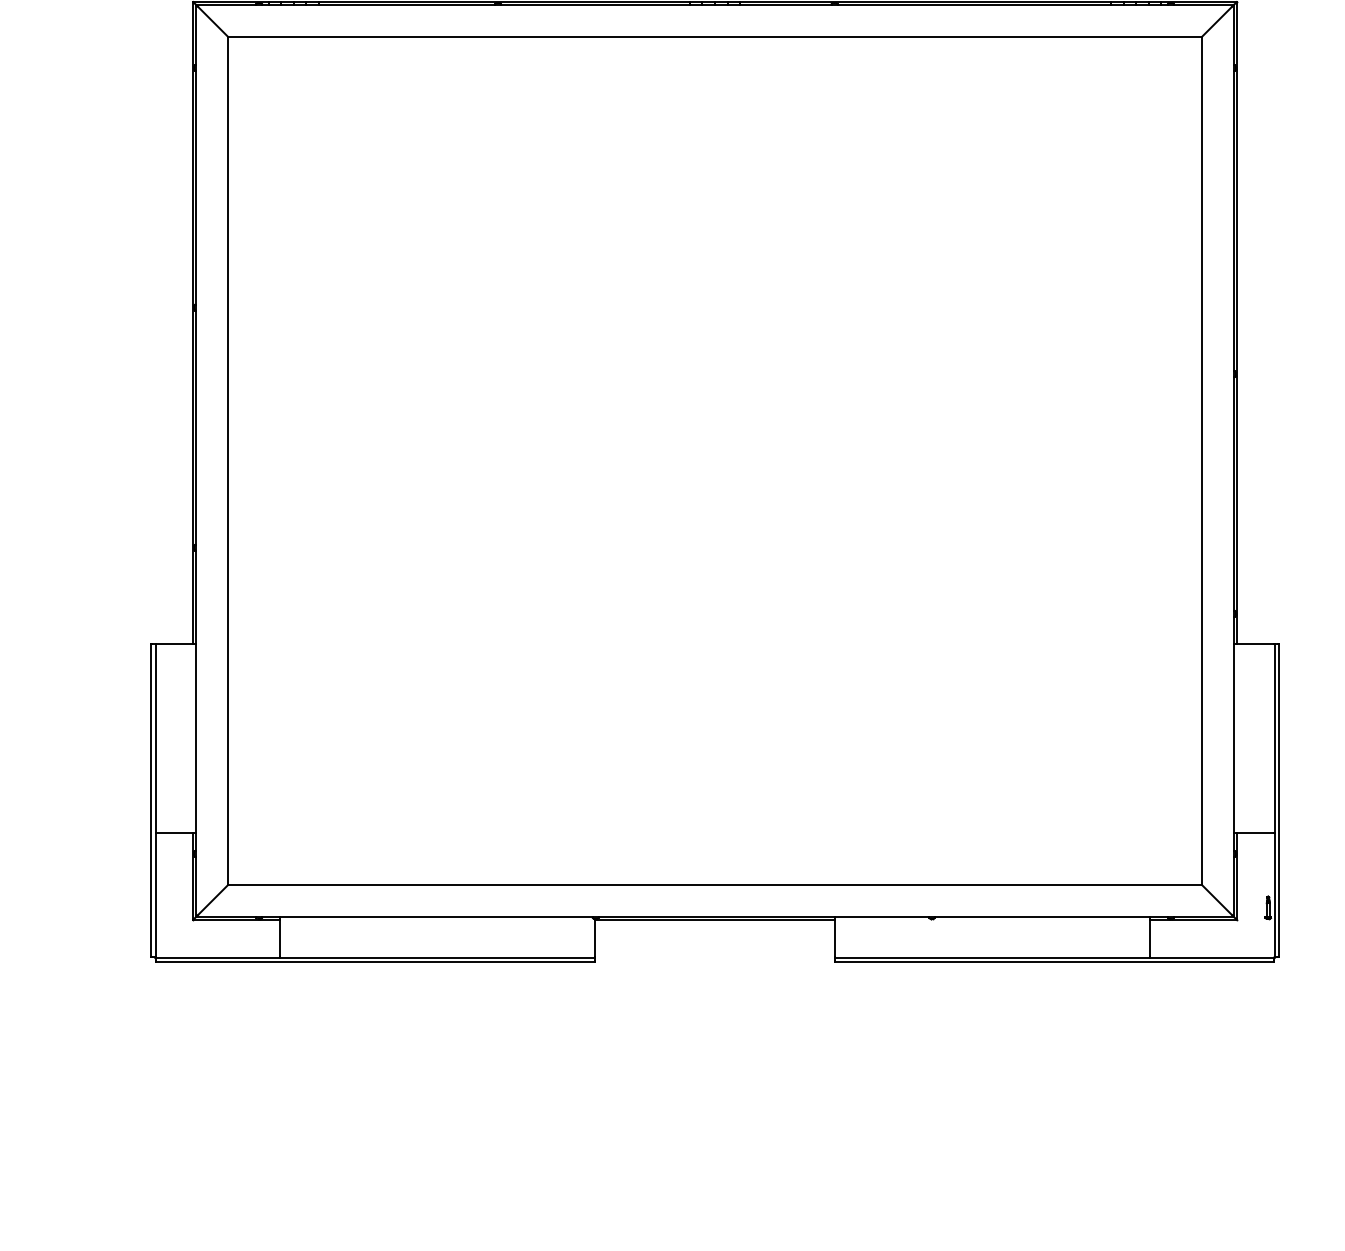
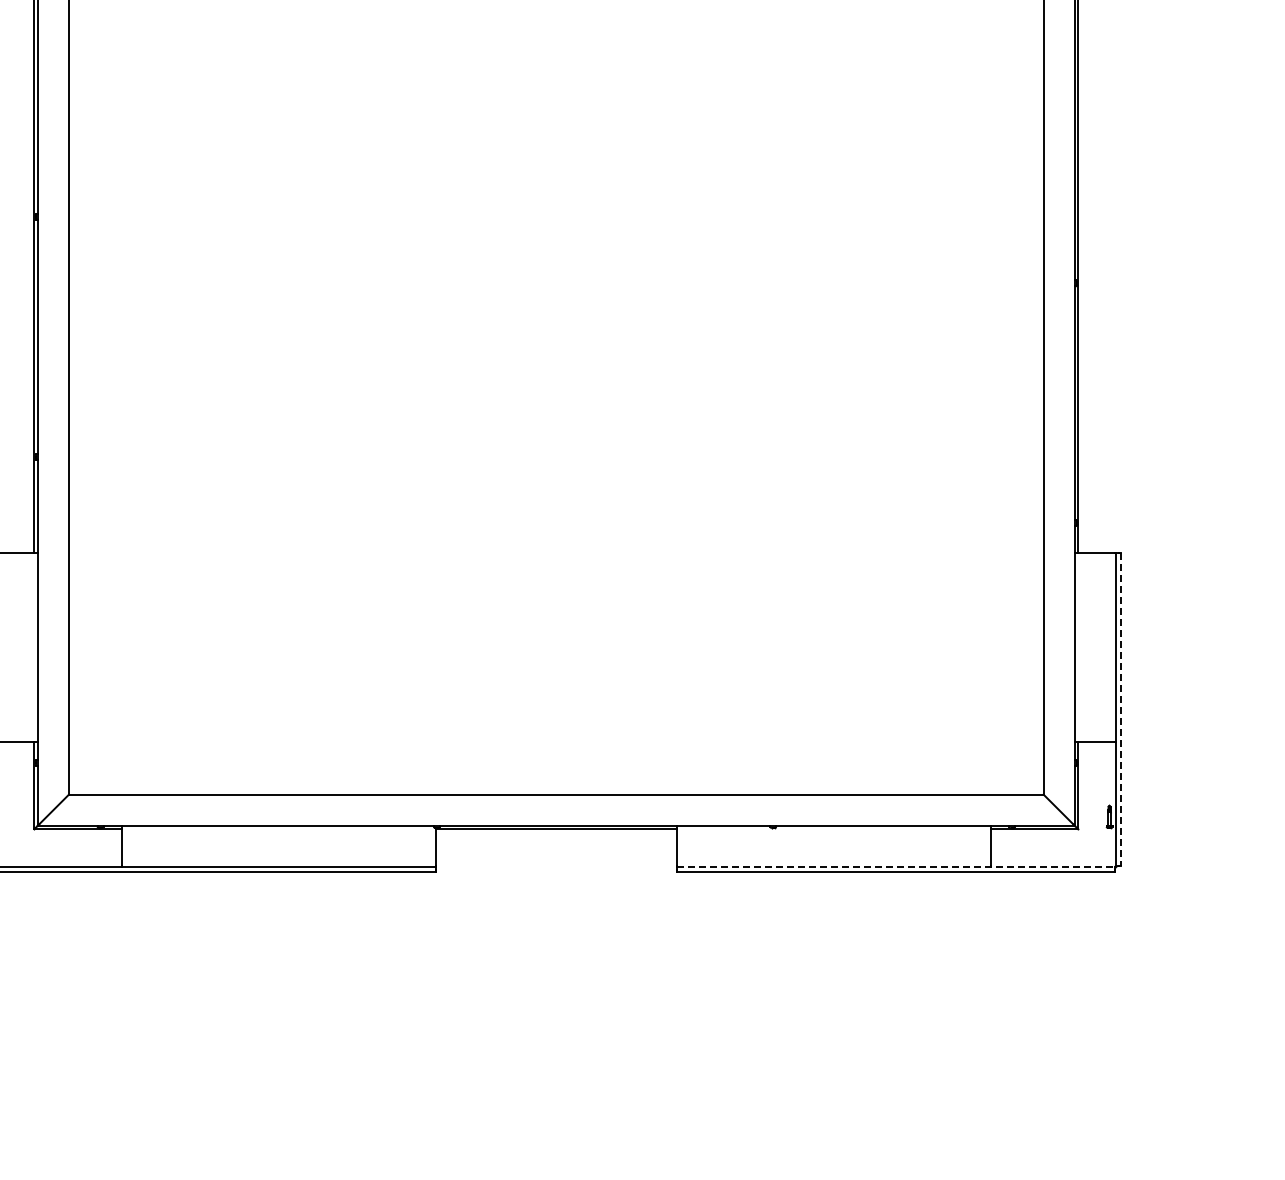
line: (1279, 800) -> (1120, 709), solid -> dashed
line: (1055, 957) -> (896, 866), solid -> dashed

